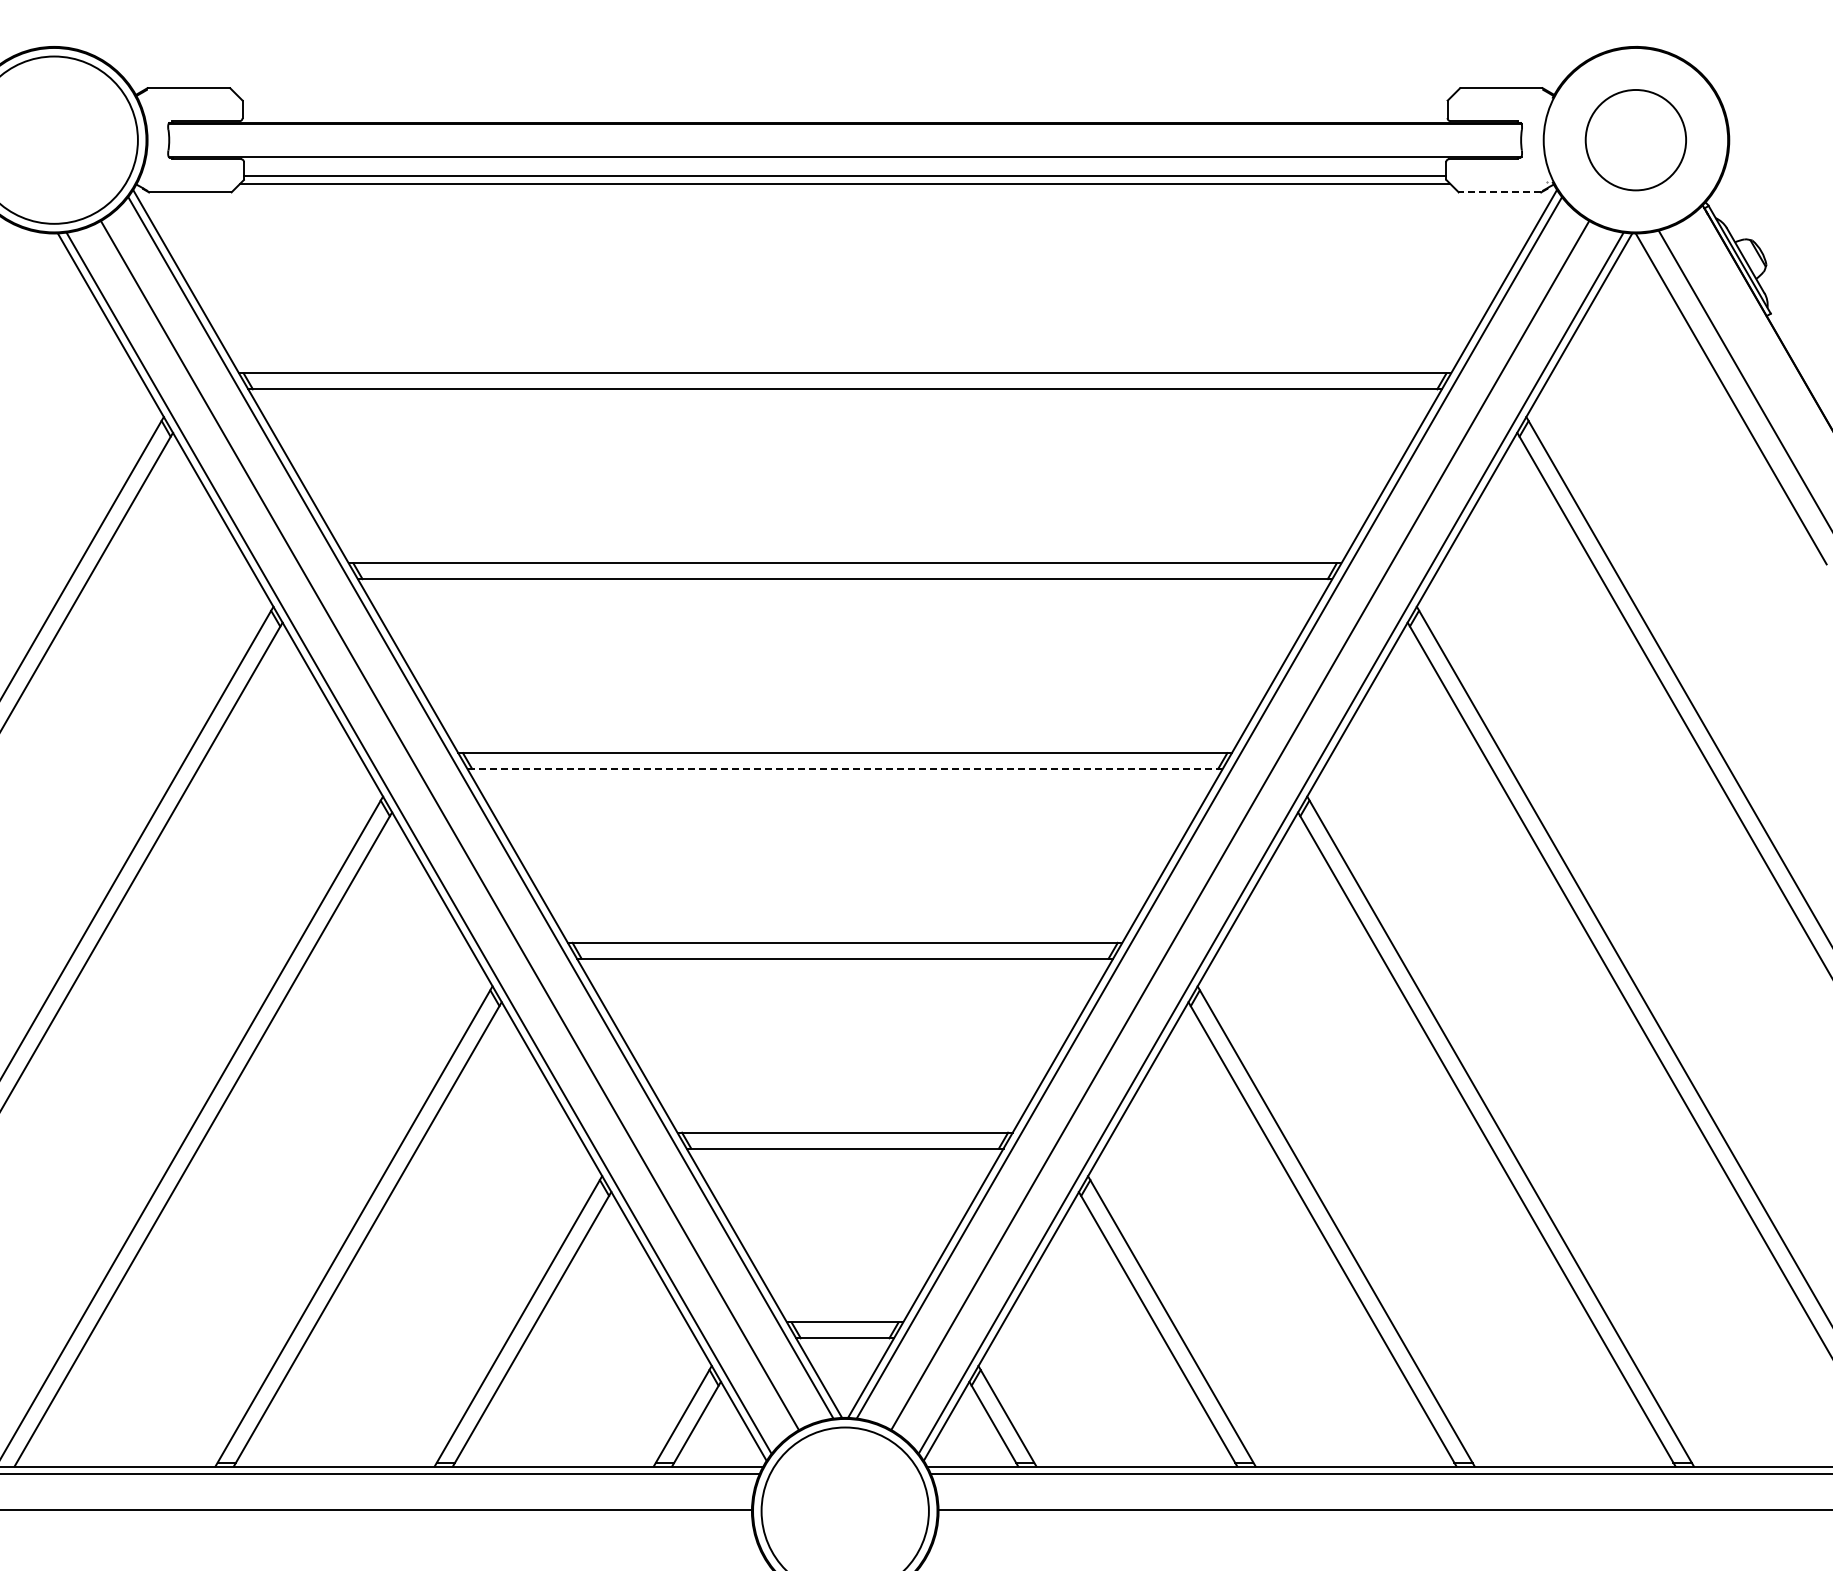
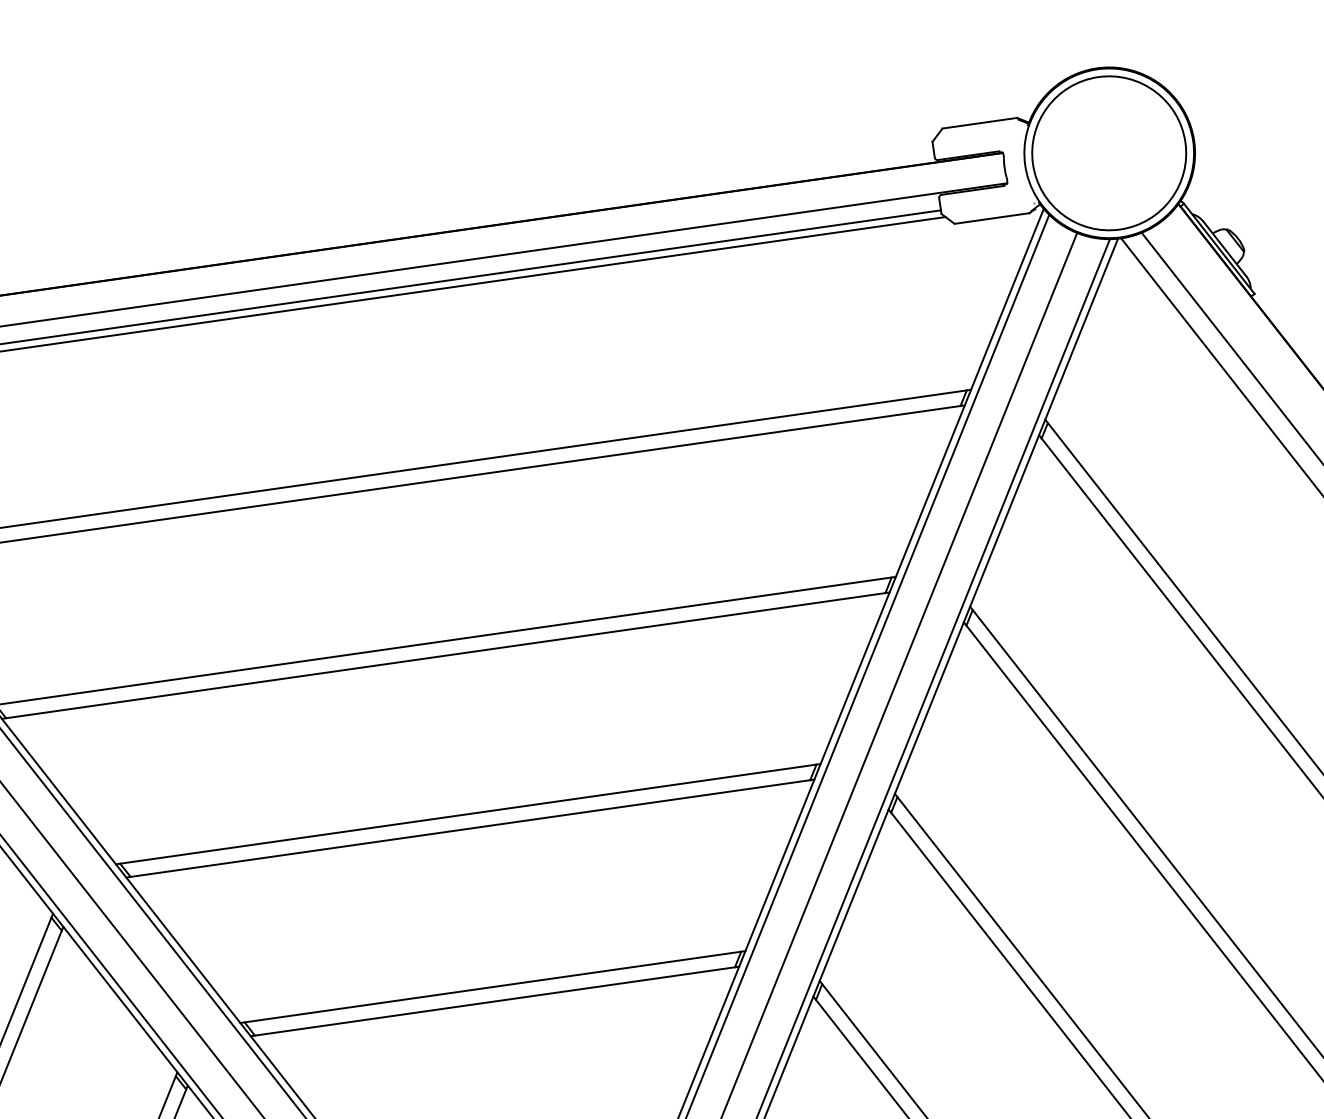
circle: (1635, 139) -> (1108, 152), size x1.67
line: (1499, 192) -> (991, 218), dashed -> solid
line: (845, 768) -> (470, 828), dashed -> solid

